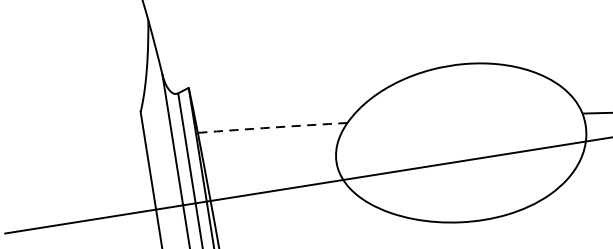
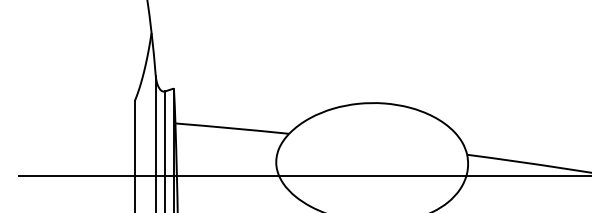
arc: (272, 127) -> (232, 128), dashed -> solid

